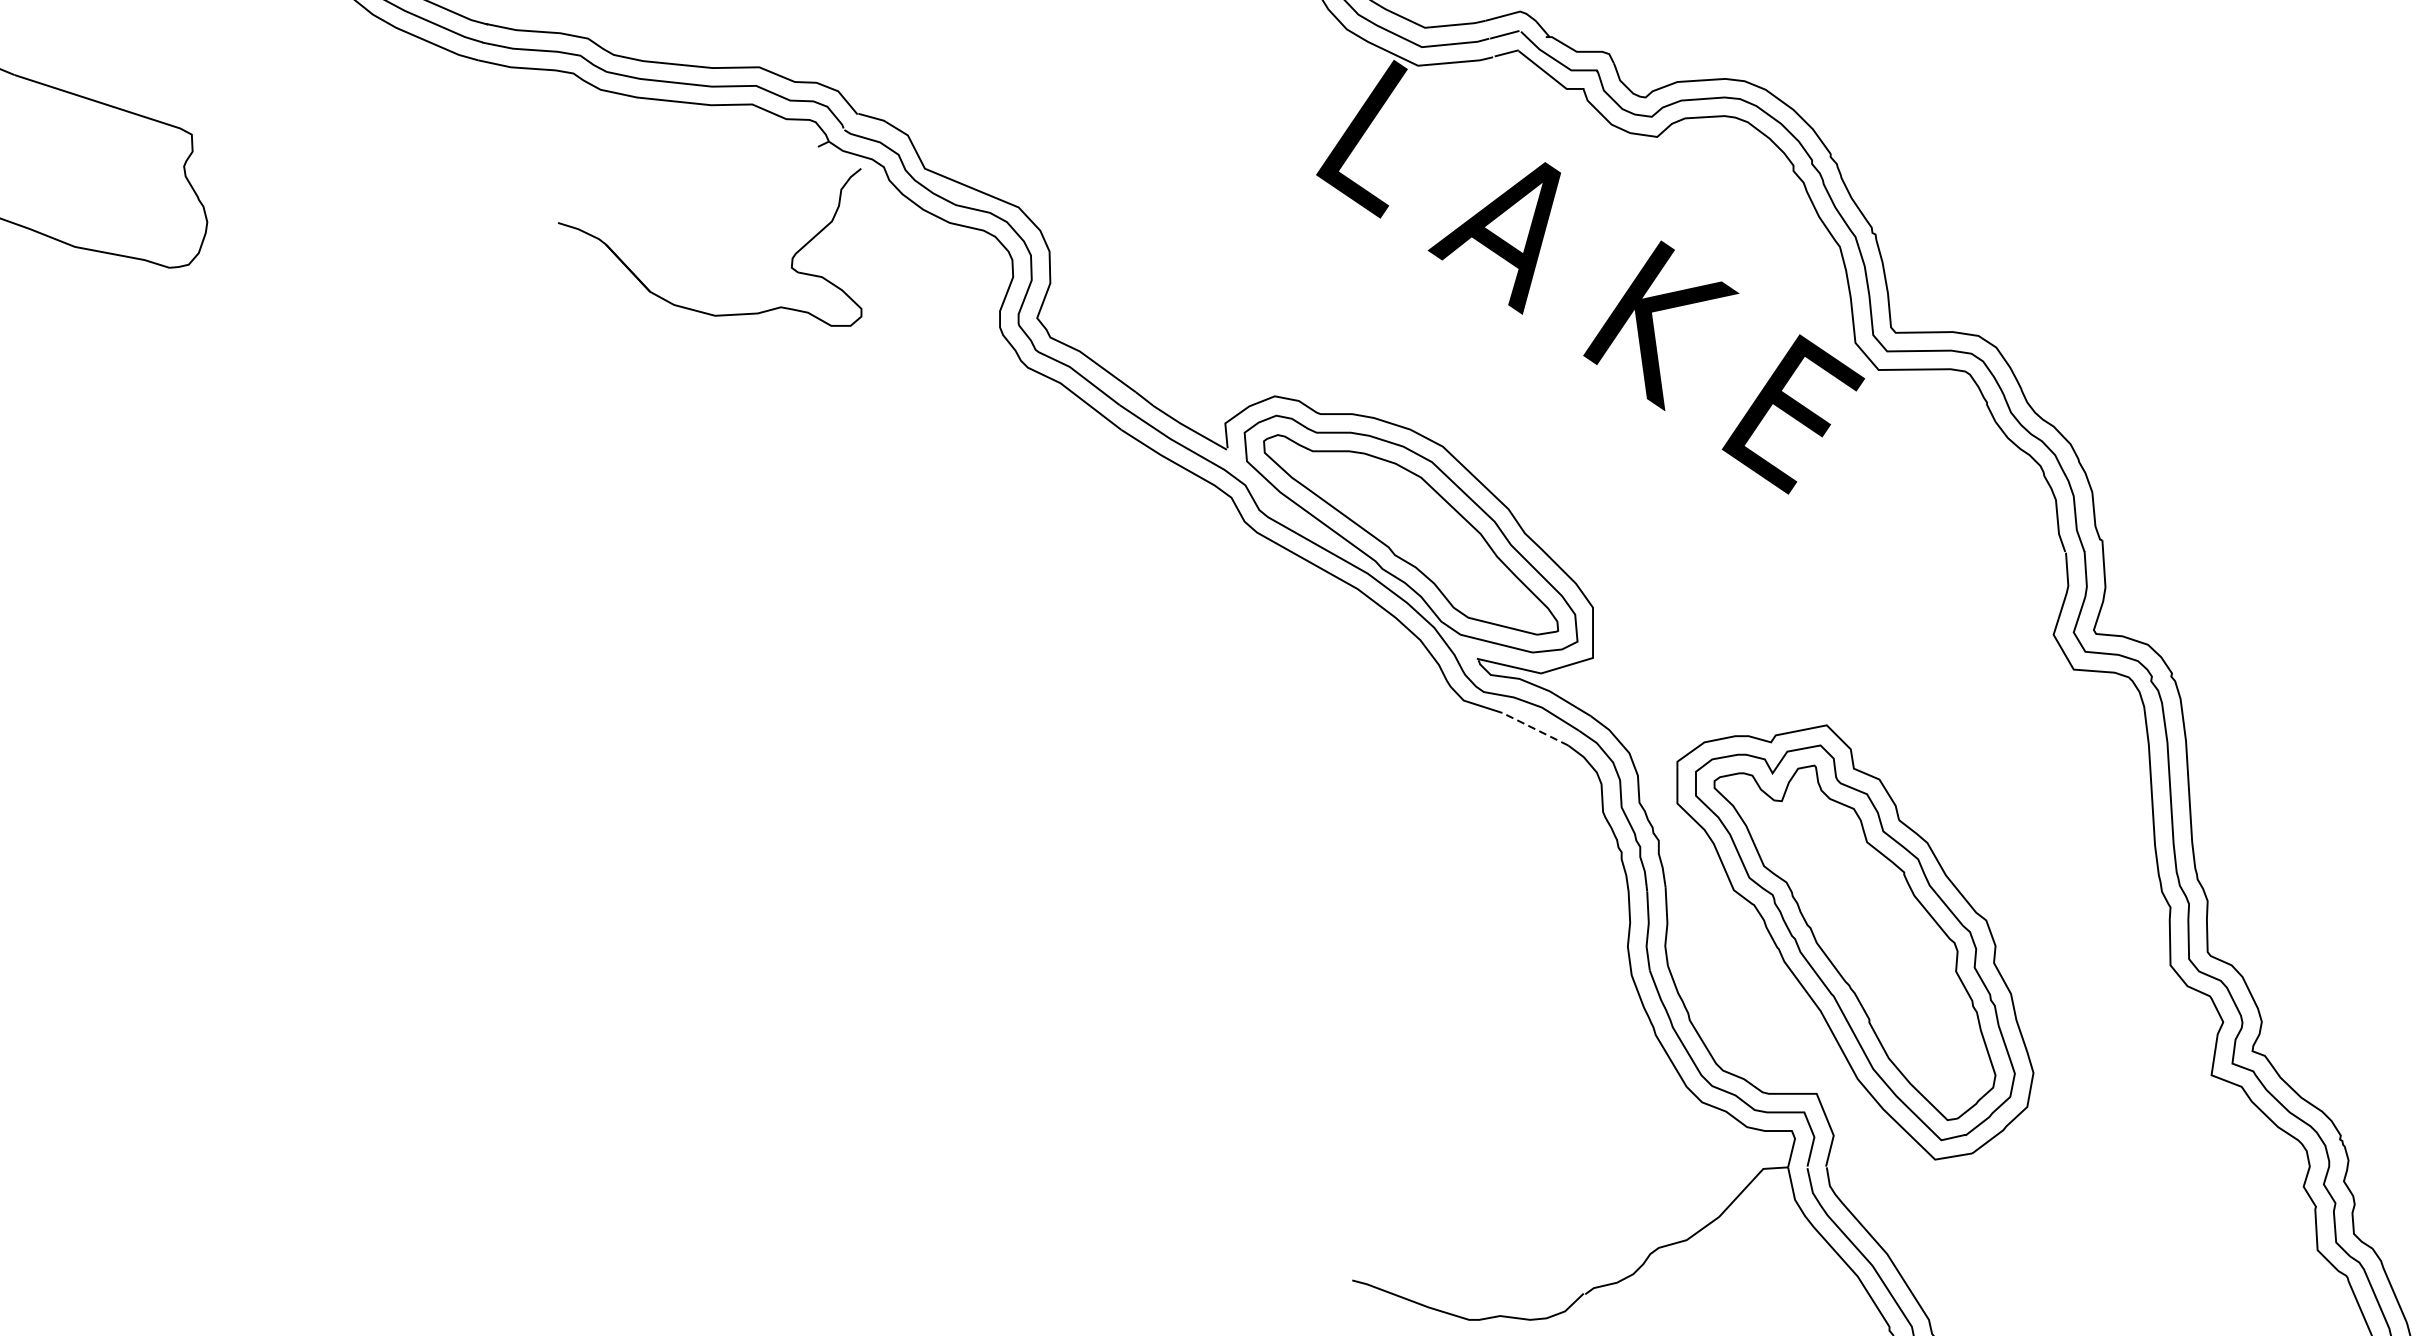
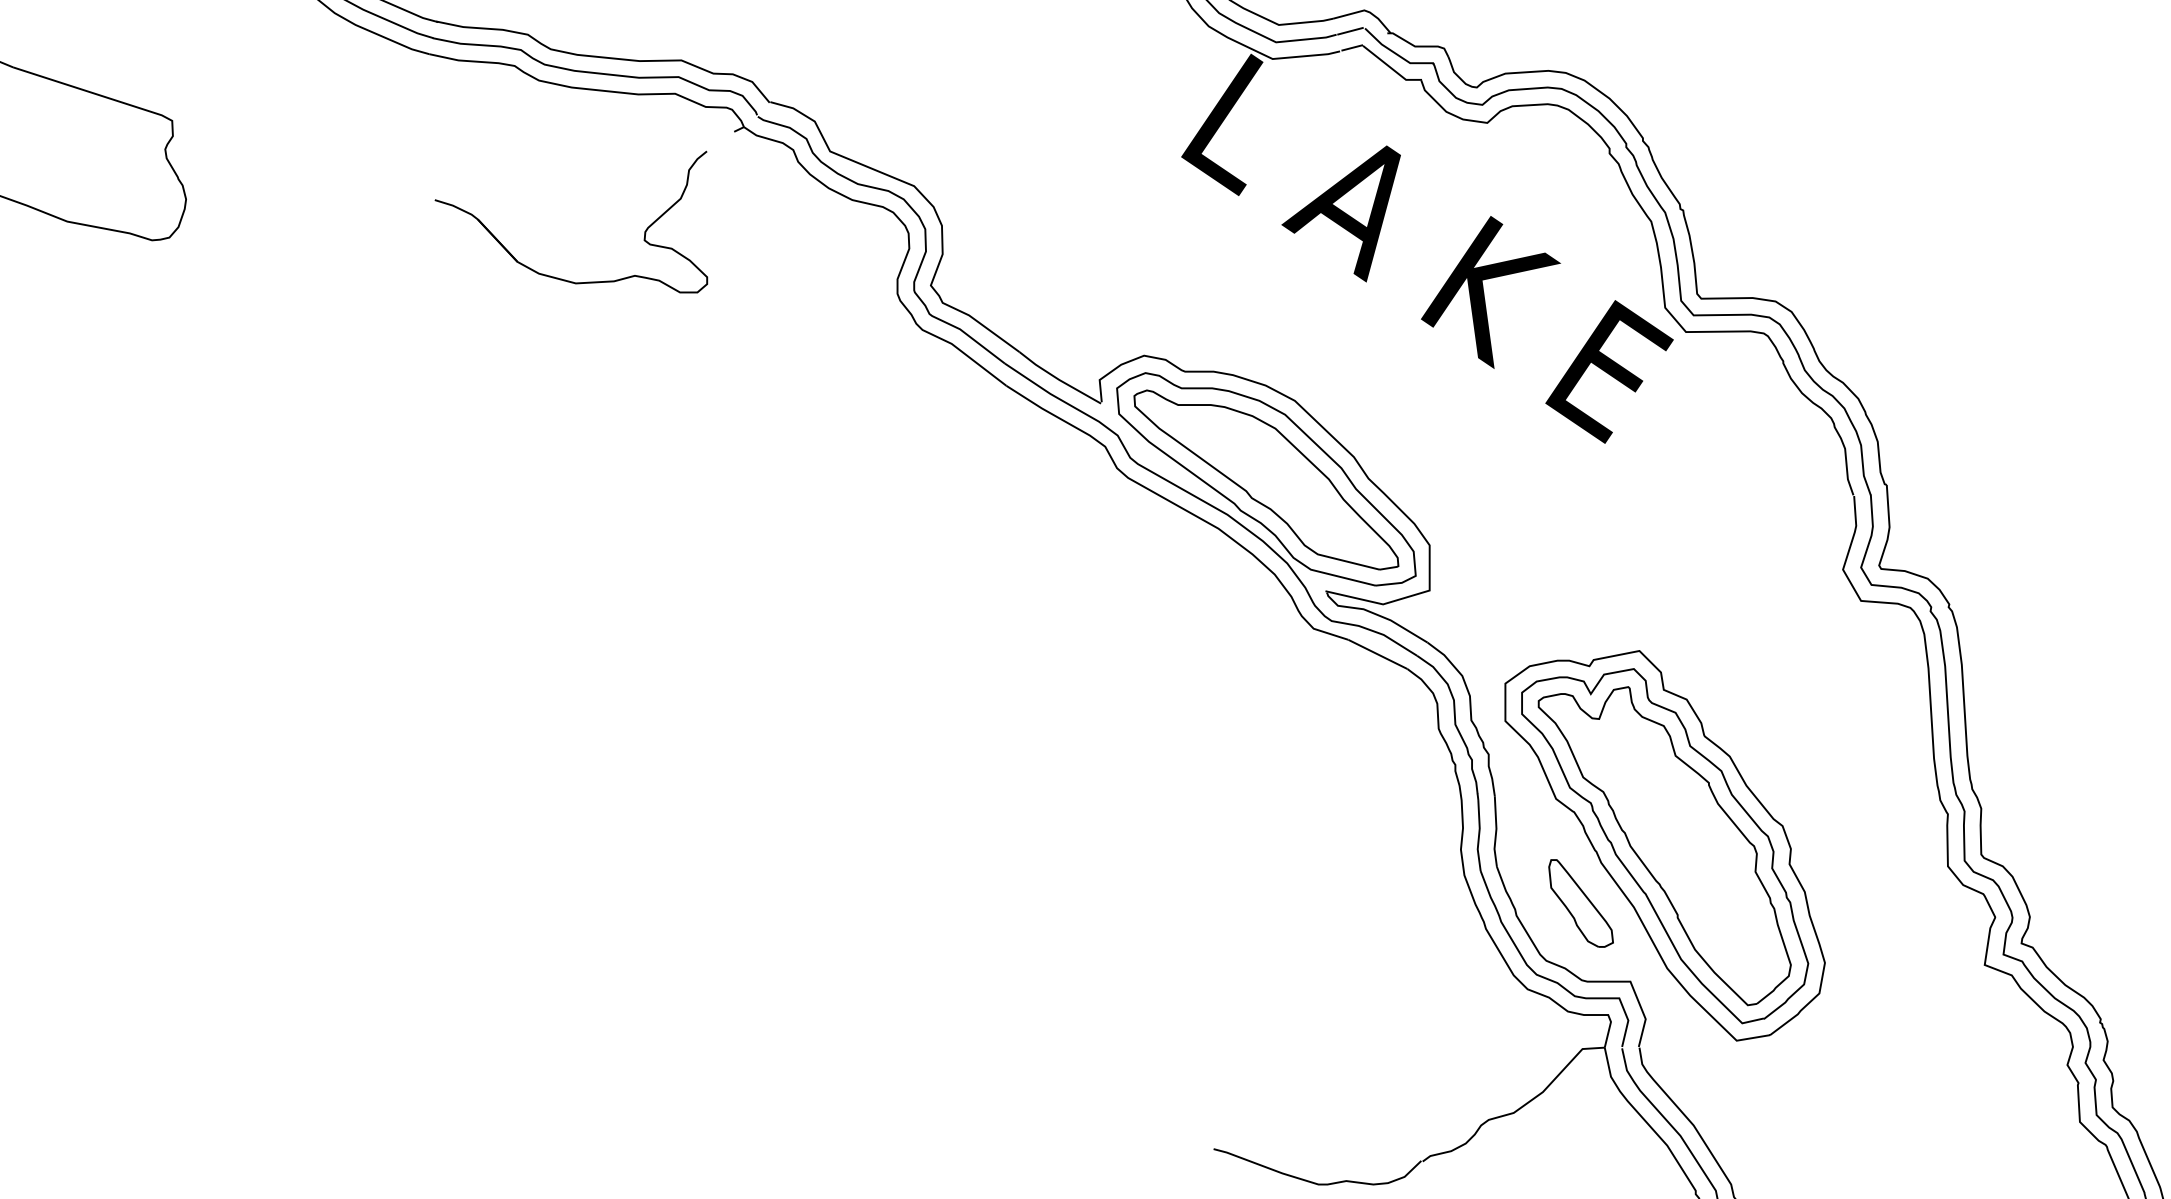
part: (695, 309) -> (558, 277), moved
line: (1534, 729) -> (1377, 654), dashed -> solid
part: (1761, 1006) -> (1580, 903), added

